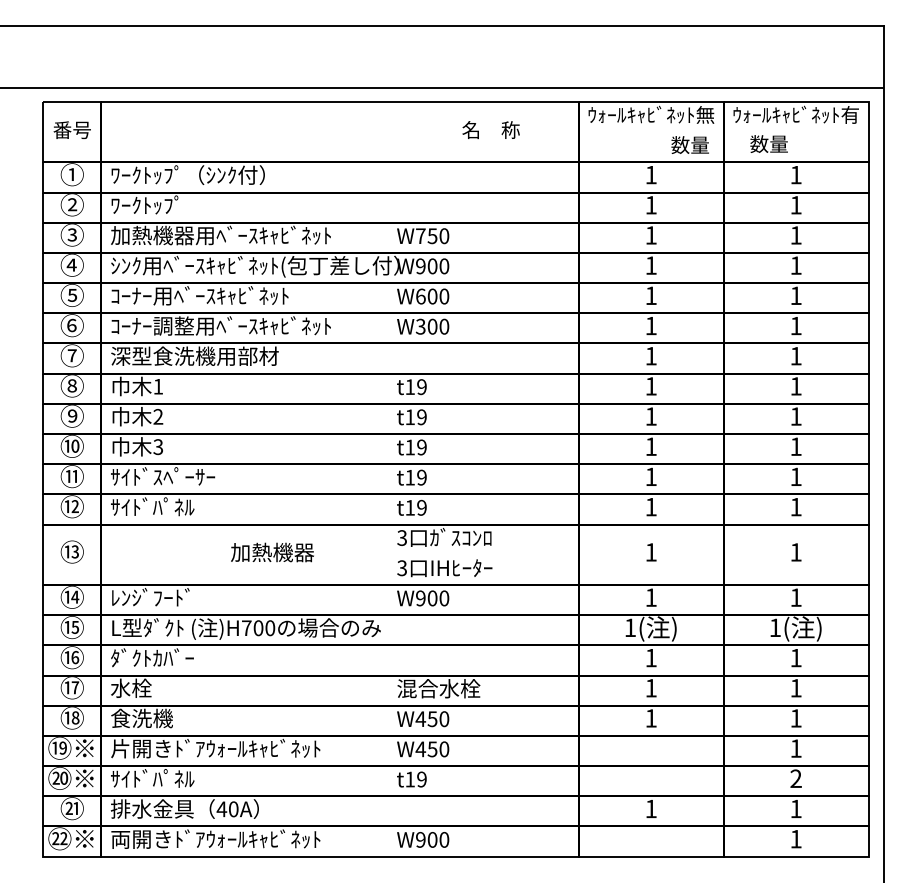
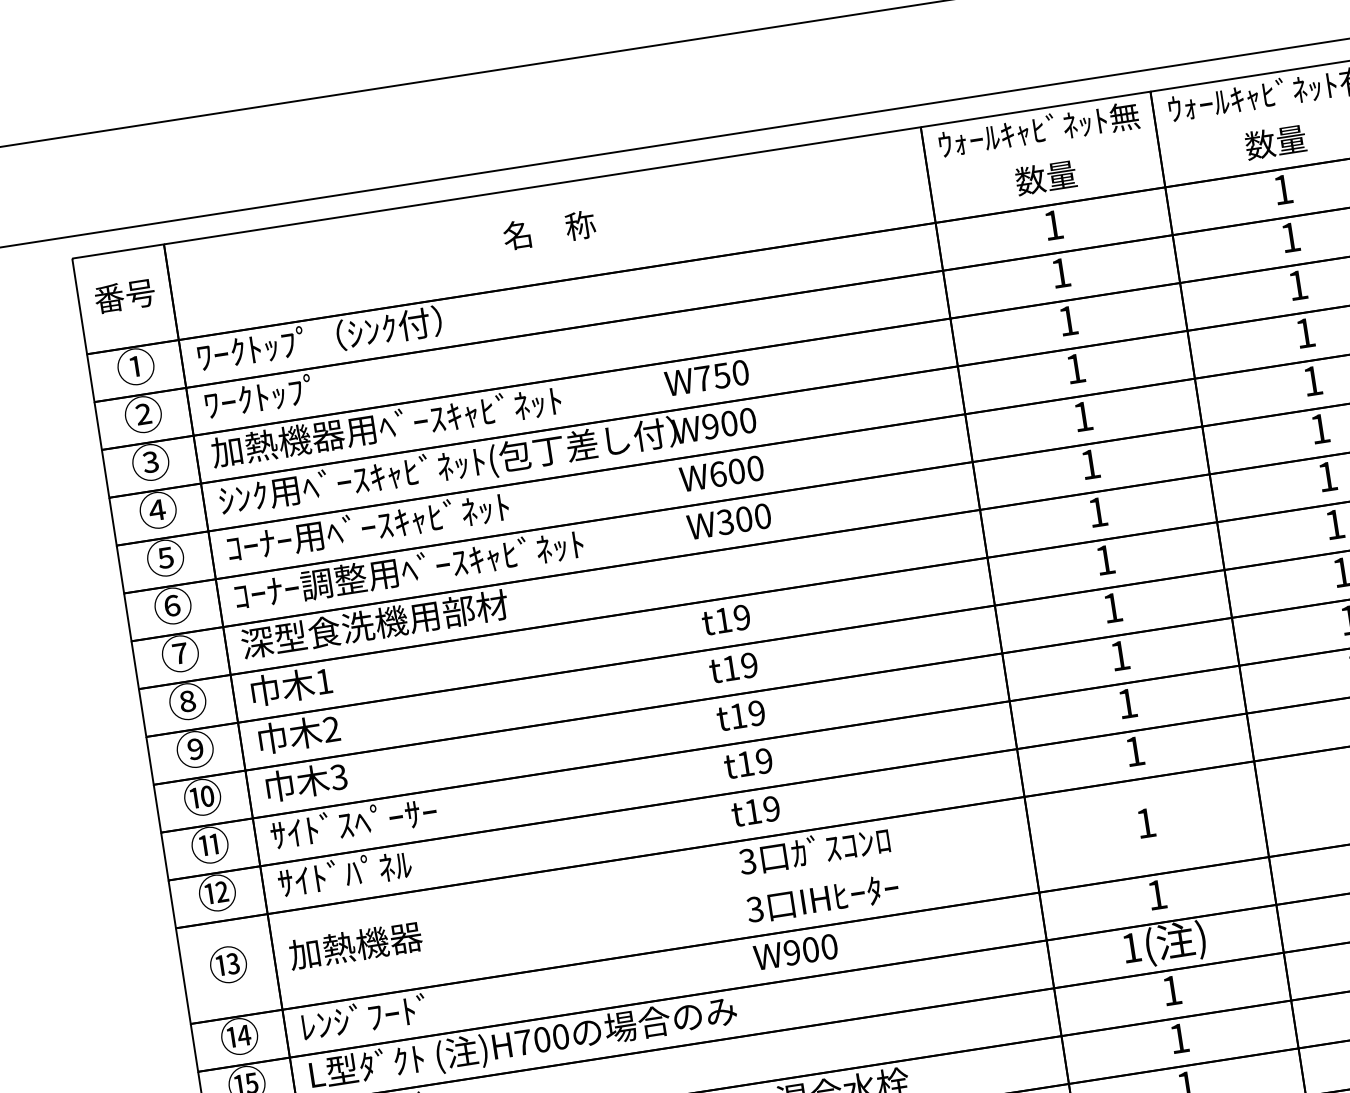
text: (490, 130) -> (548, 231), moved
text: (768, 143) -> (1274, 141), moved
text: (689, 144) -> (1044, 177), moved
text: (272, 552) -> (355, 945), moved

